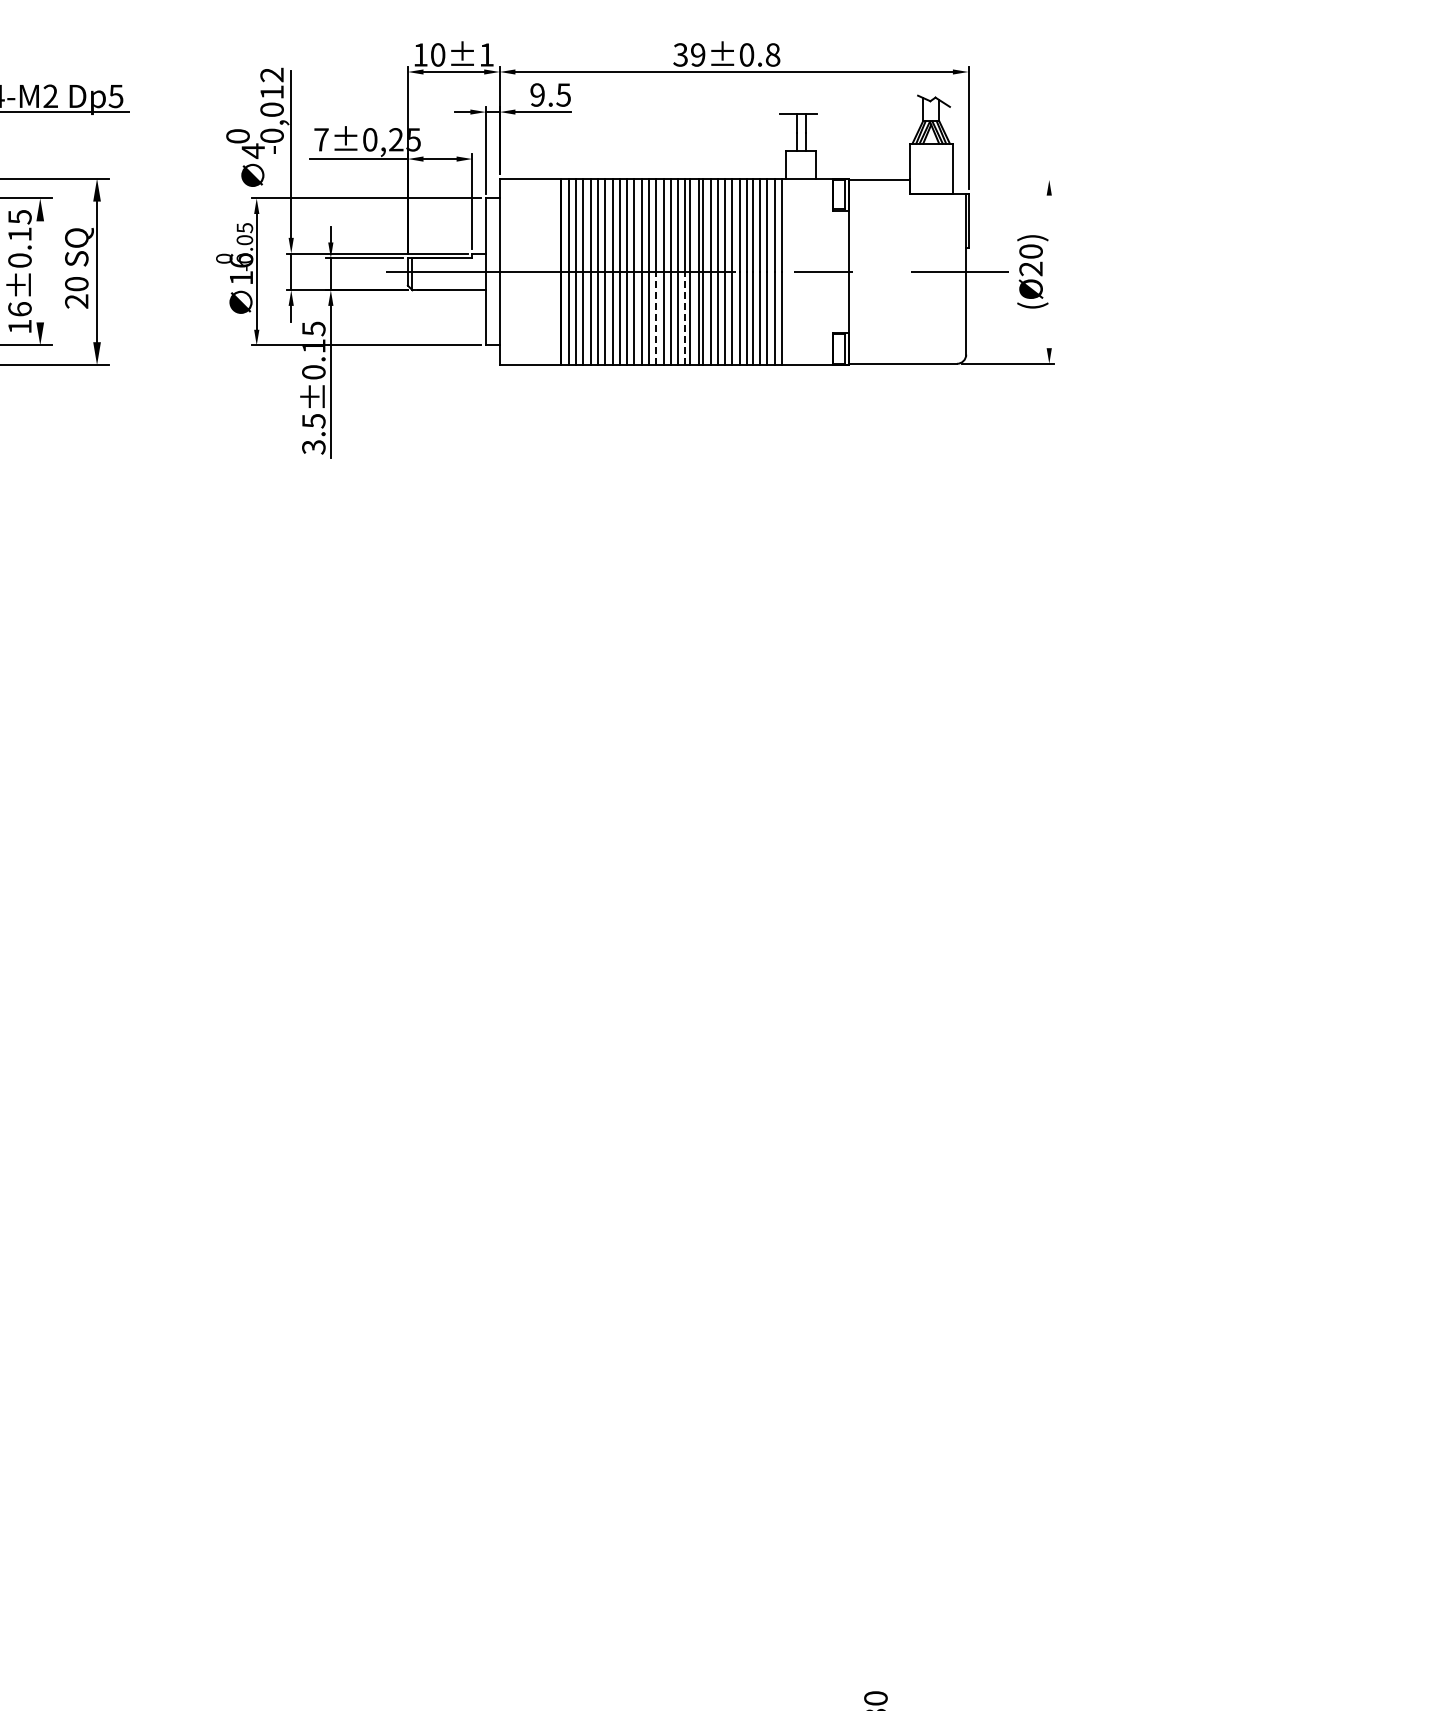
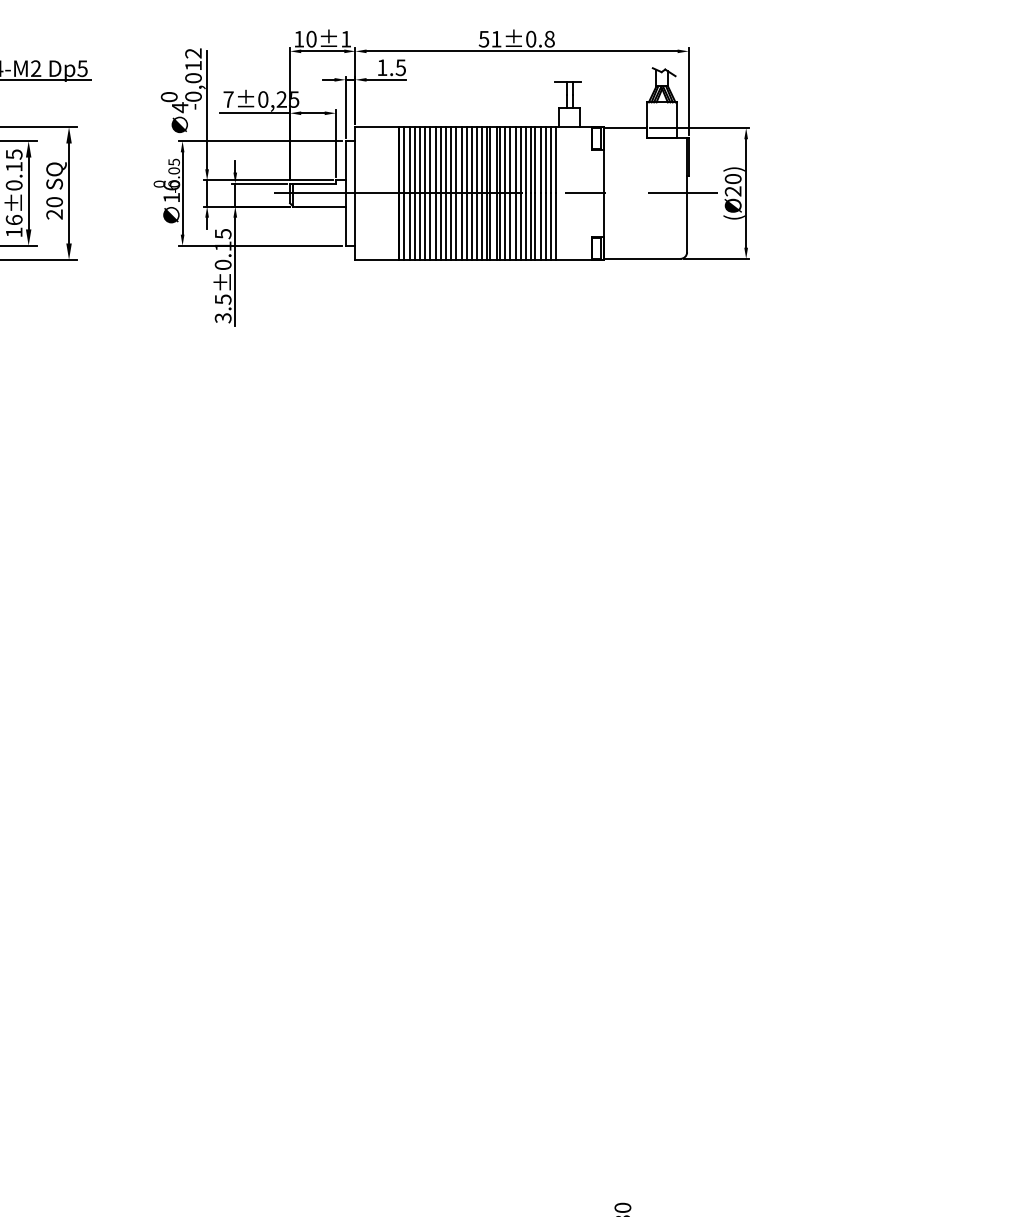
text: (689, 54) -> (490, 38), 39±0.8 -> 51±0.8
text: (537, 94) -> (382, 67), 9.5 -> 1.5
line: (983, 179) -> (699, 127), added
line: (40, 271) -> (28, 193), added
line: (1049, 271) -> (746, 193), added
line: (656, 318) -> (466, 226), dashed -> solid
line: (685, 318) -> (487, 226), dashed -> solid

